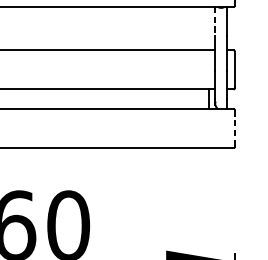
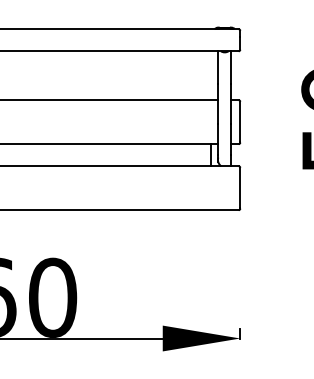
line: (215, 22) -> (218, 68), dashed -> solid
line: (235, 127) -> (240, 187), dashed -> solid

